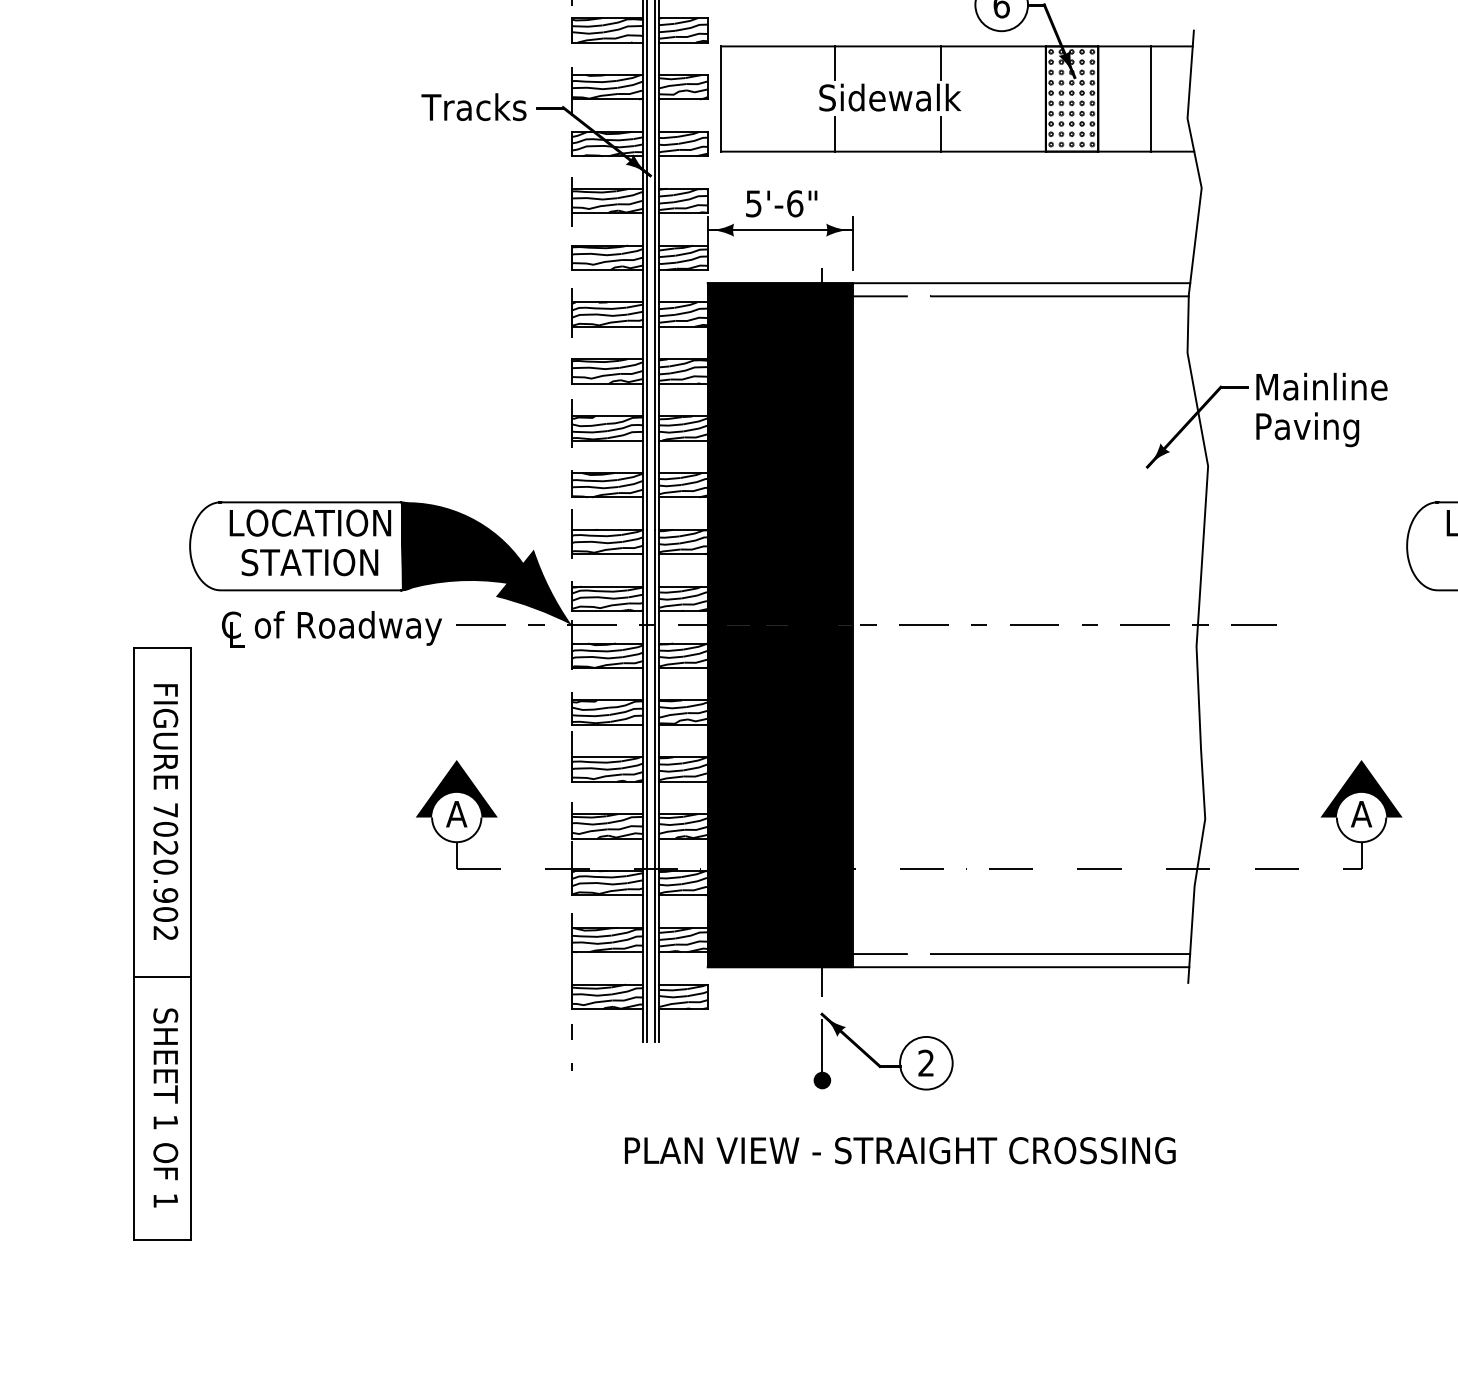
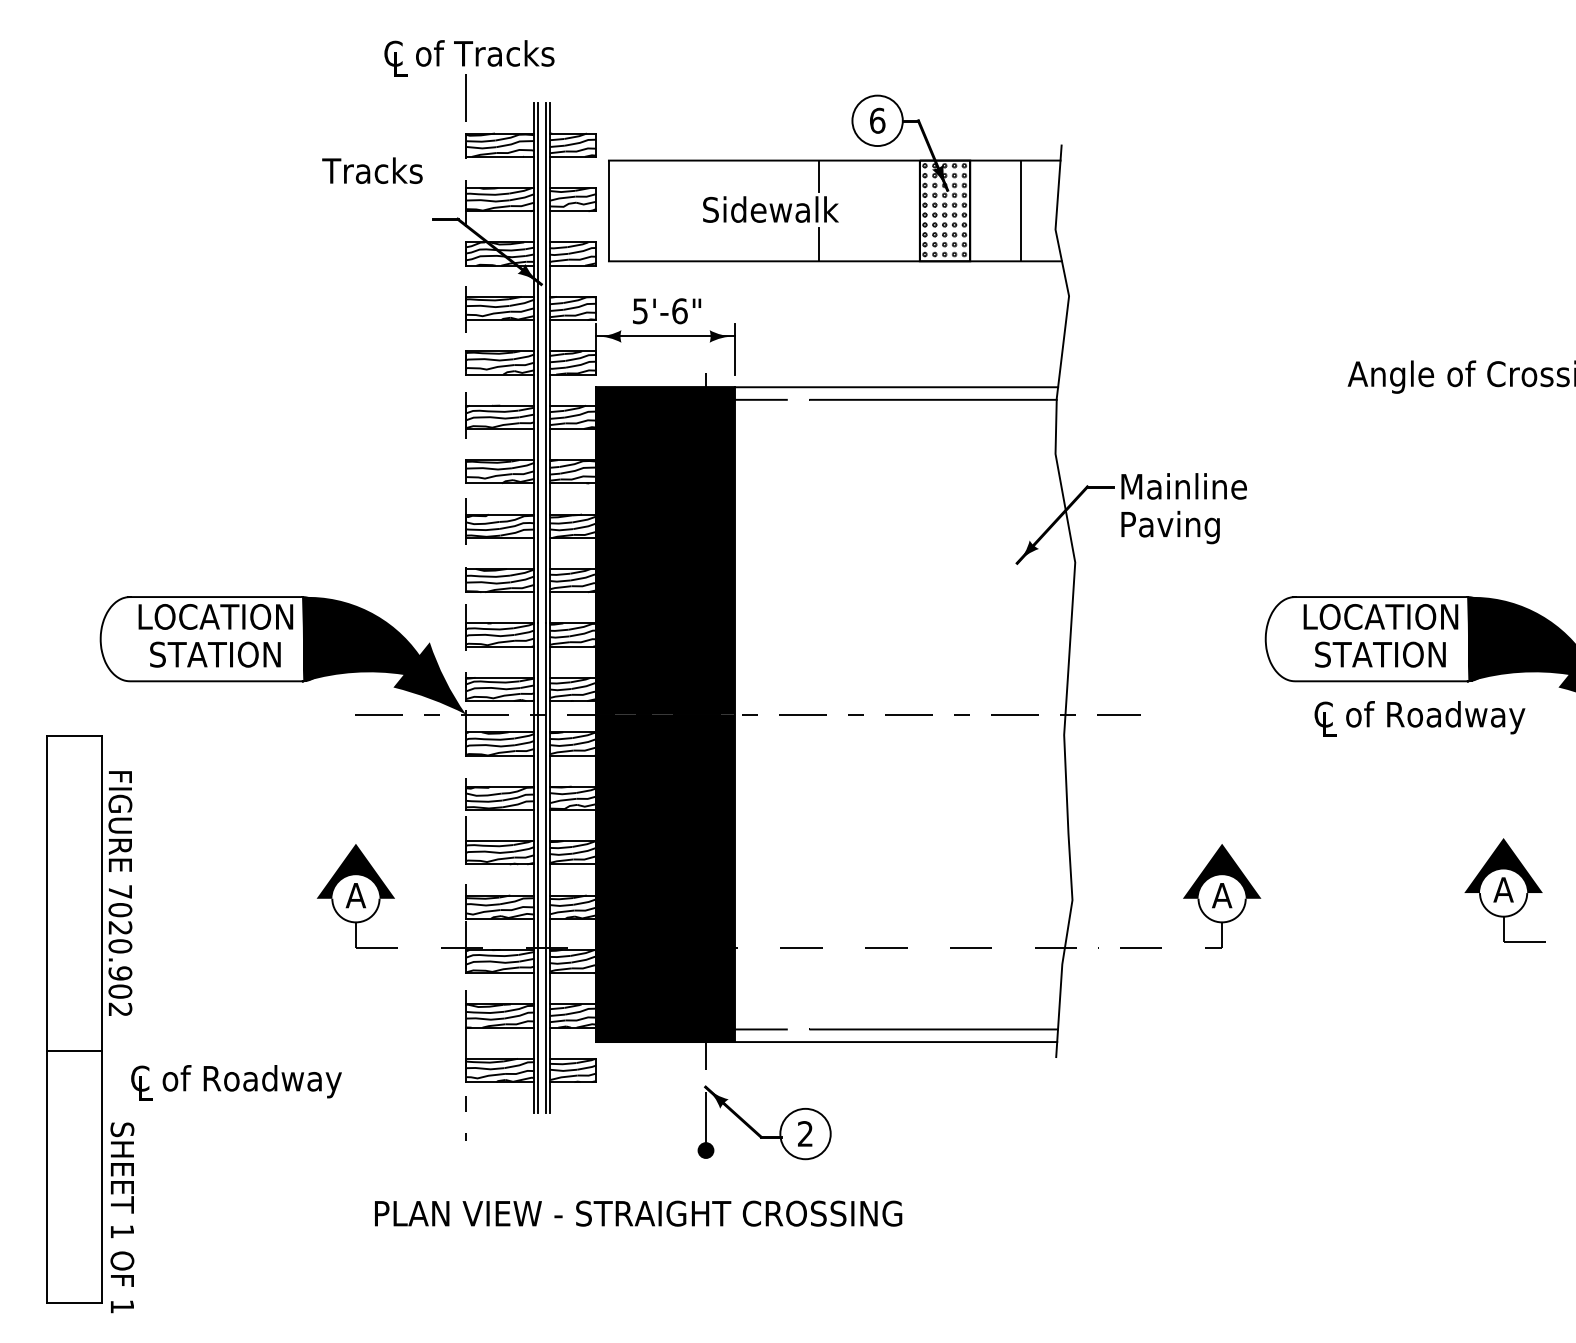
line: (835, 63) -> (718, 176), removed
text: (474, 106) -> (372, 170), moved
line: (835, 134) -> (718, 244), removed
text: (331, 629) -> (236, 1082), moved
text: (165, 812) -> (120, 893), moved
text: (165, 1107) -> (122, 1217), moved
text: (900, 1150) -> (638, 1213), moved

